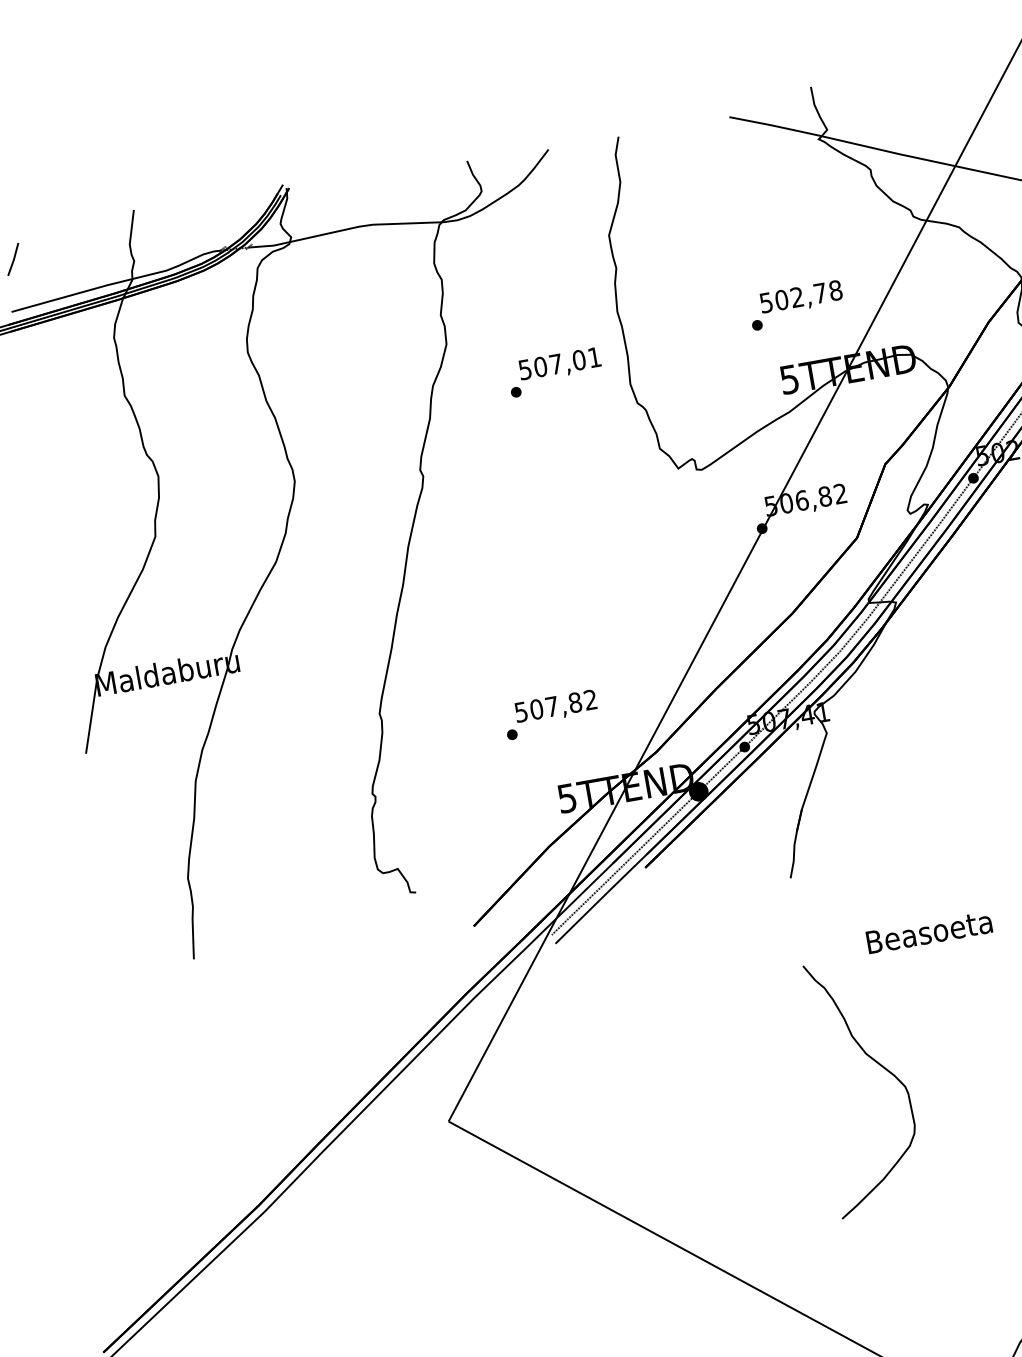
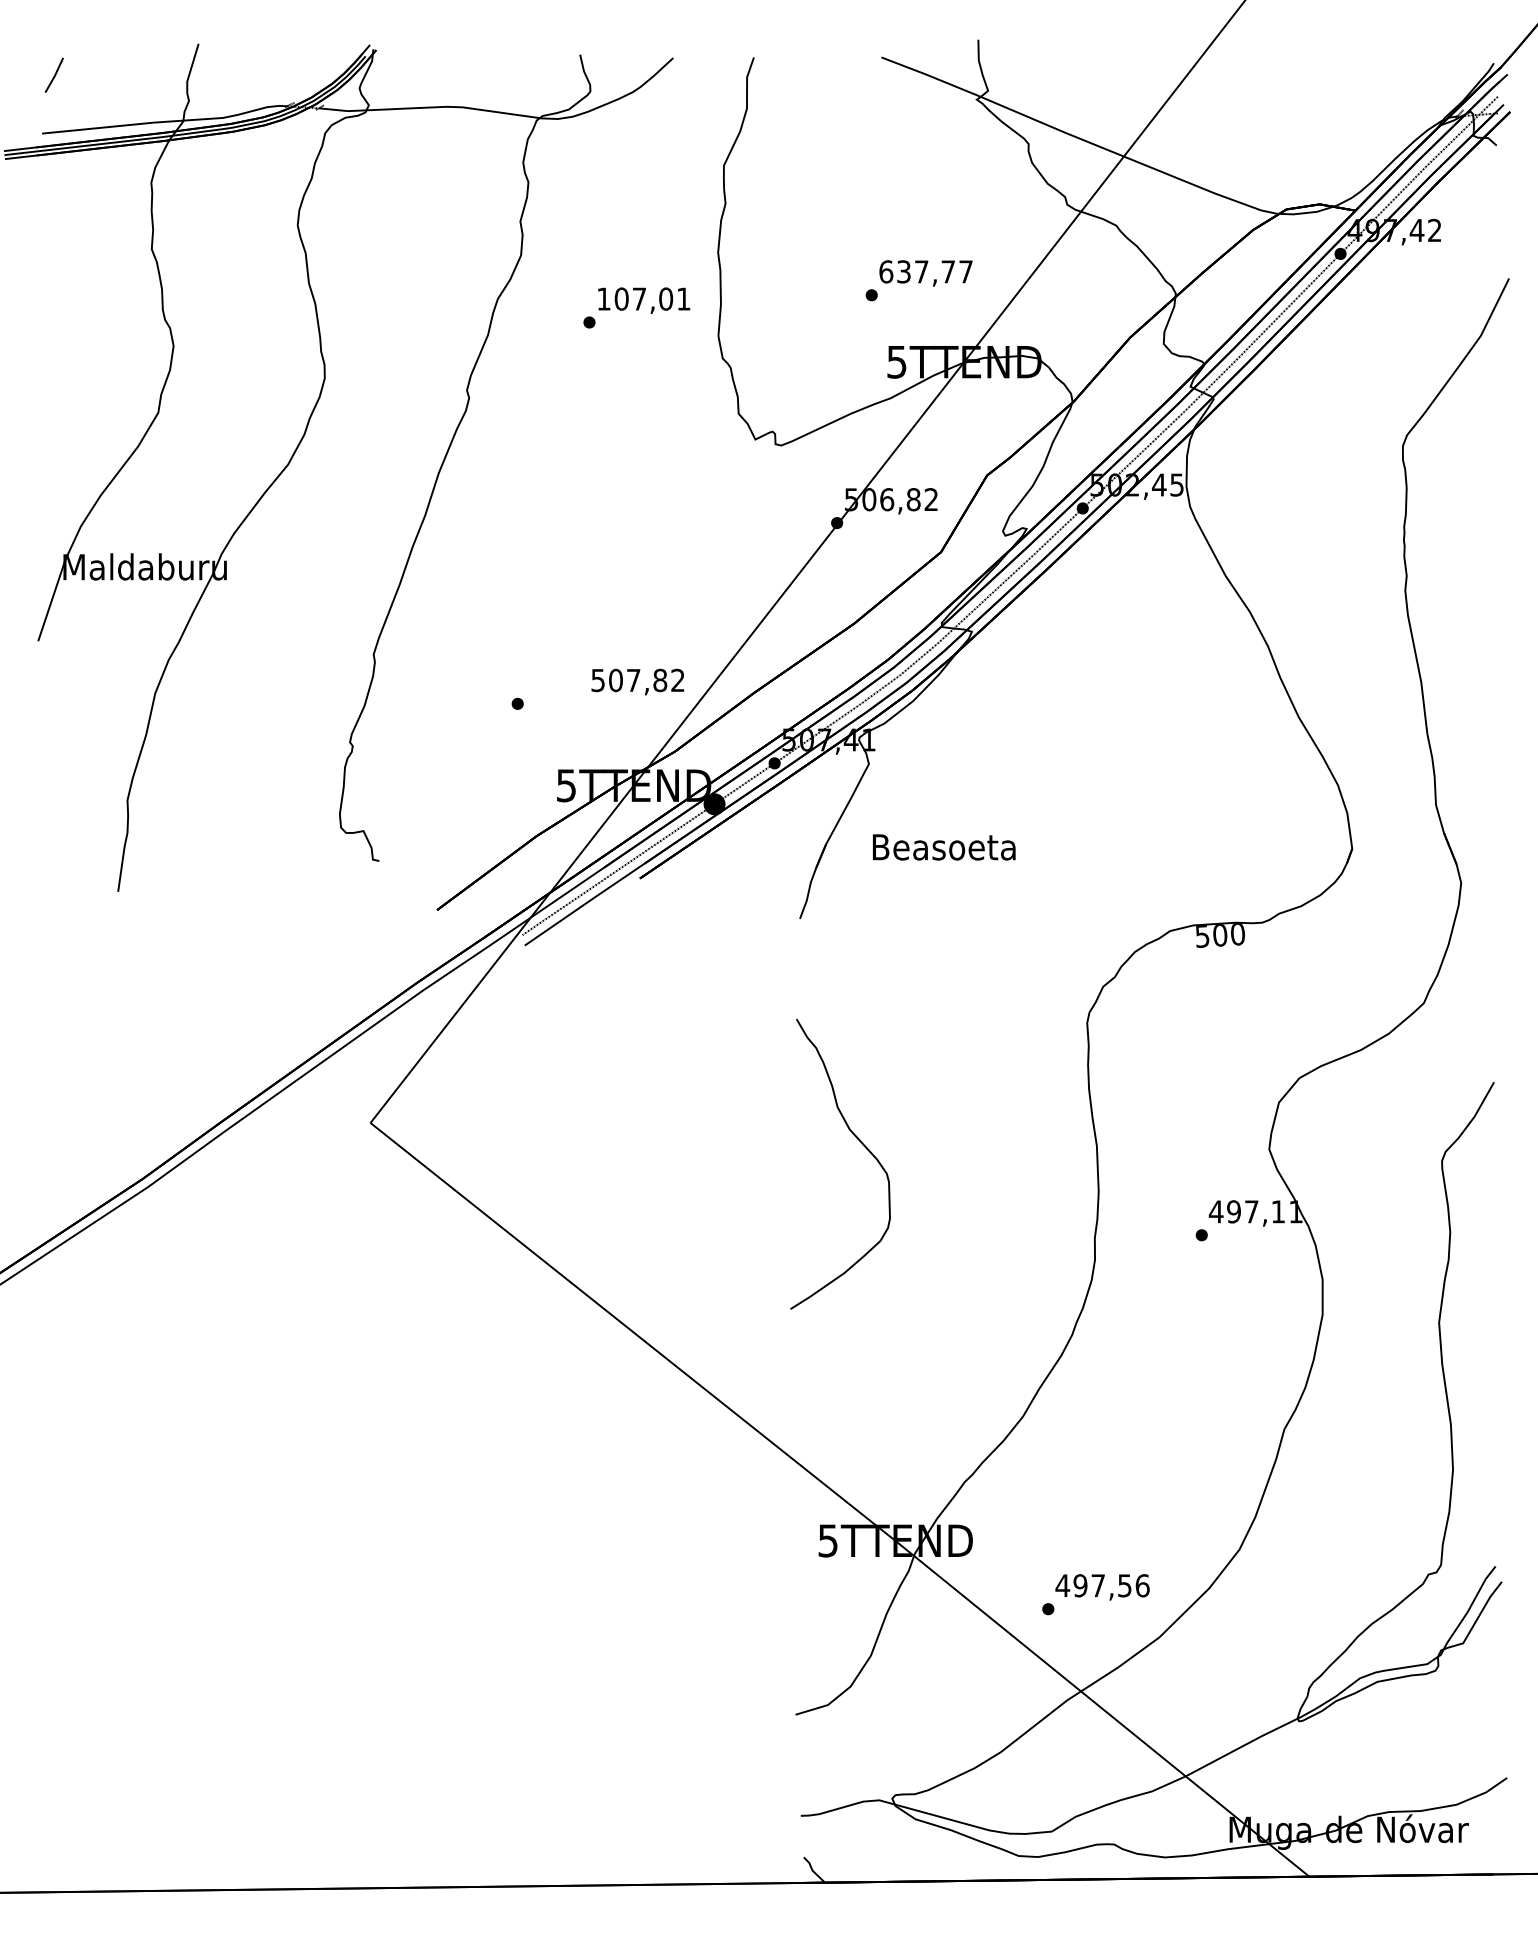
text: (801, 296) -> (926, 271), 502,78 -> 637,77
text: (524, 369) -> (603, 298), 507,01 -> 107,01
text: (555, 707) -> (637, 681), moved
text: (929, 932) -> (944, 847), moved

